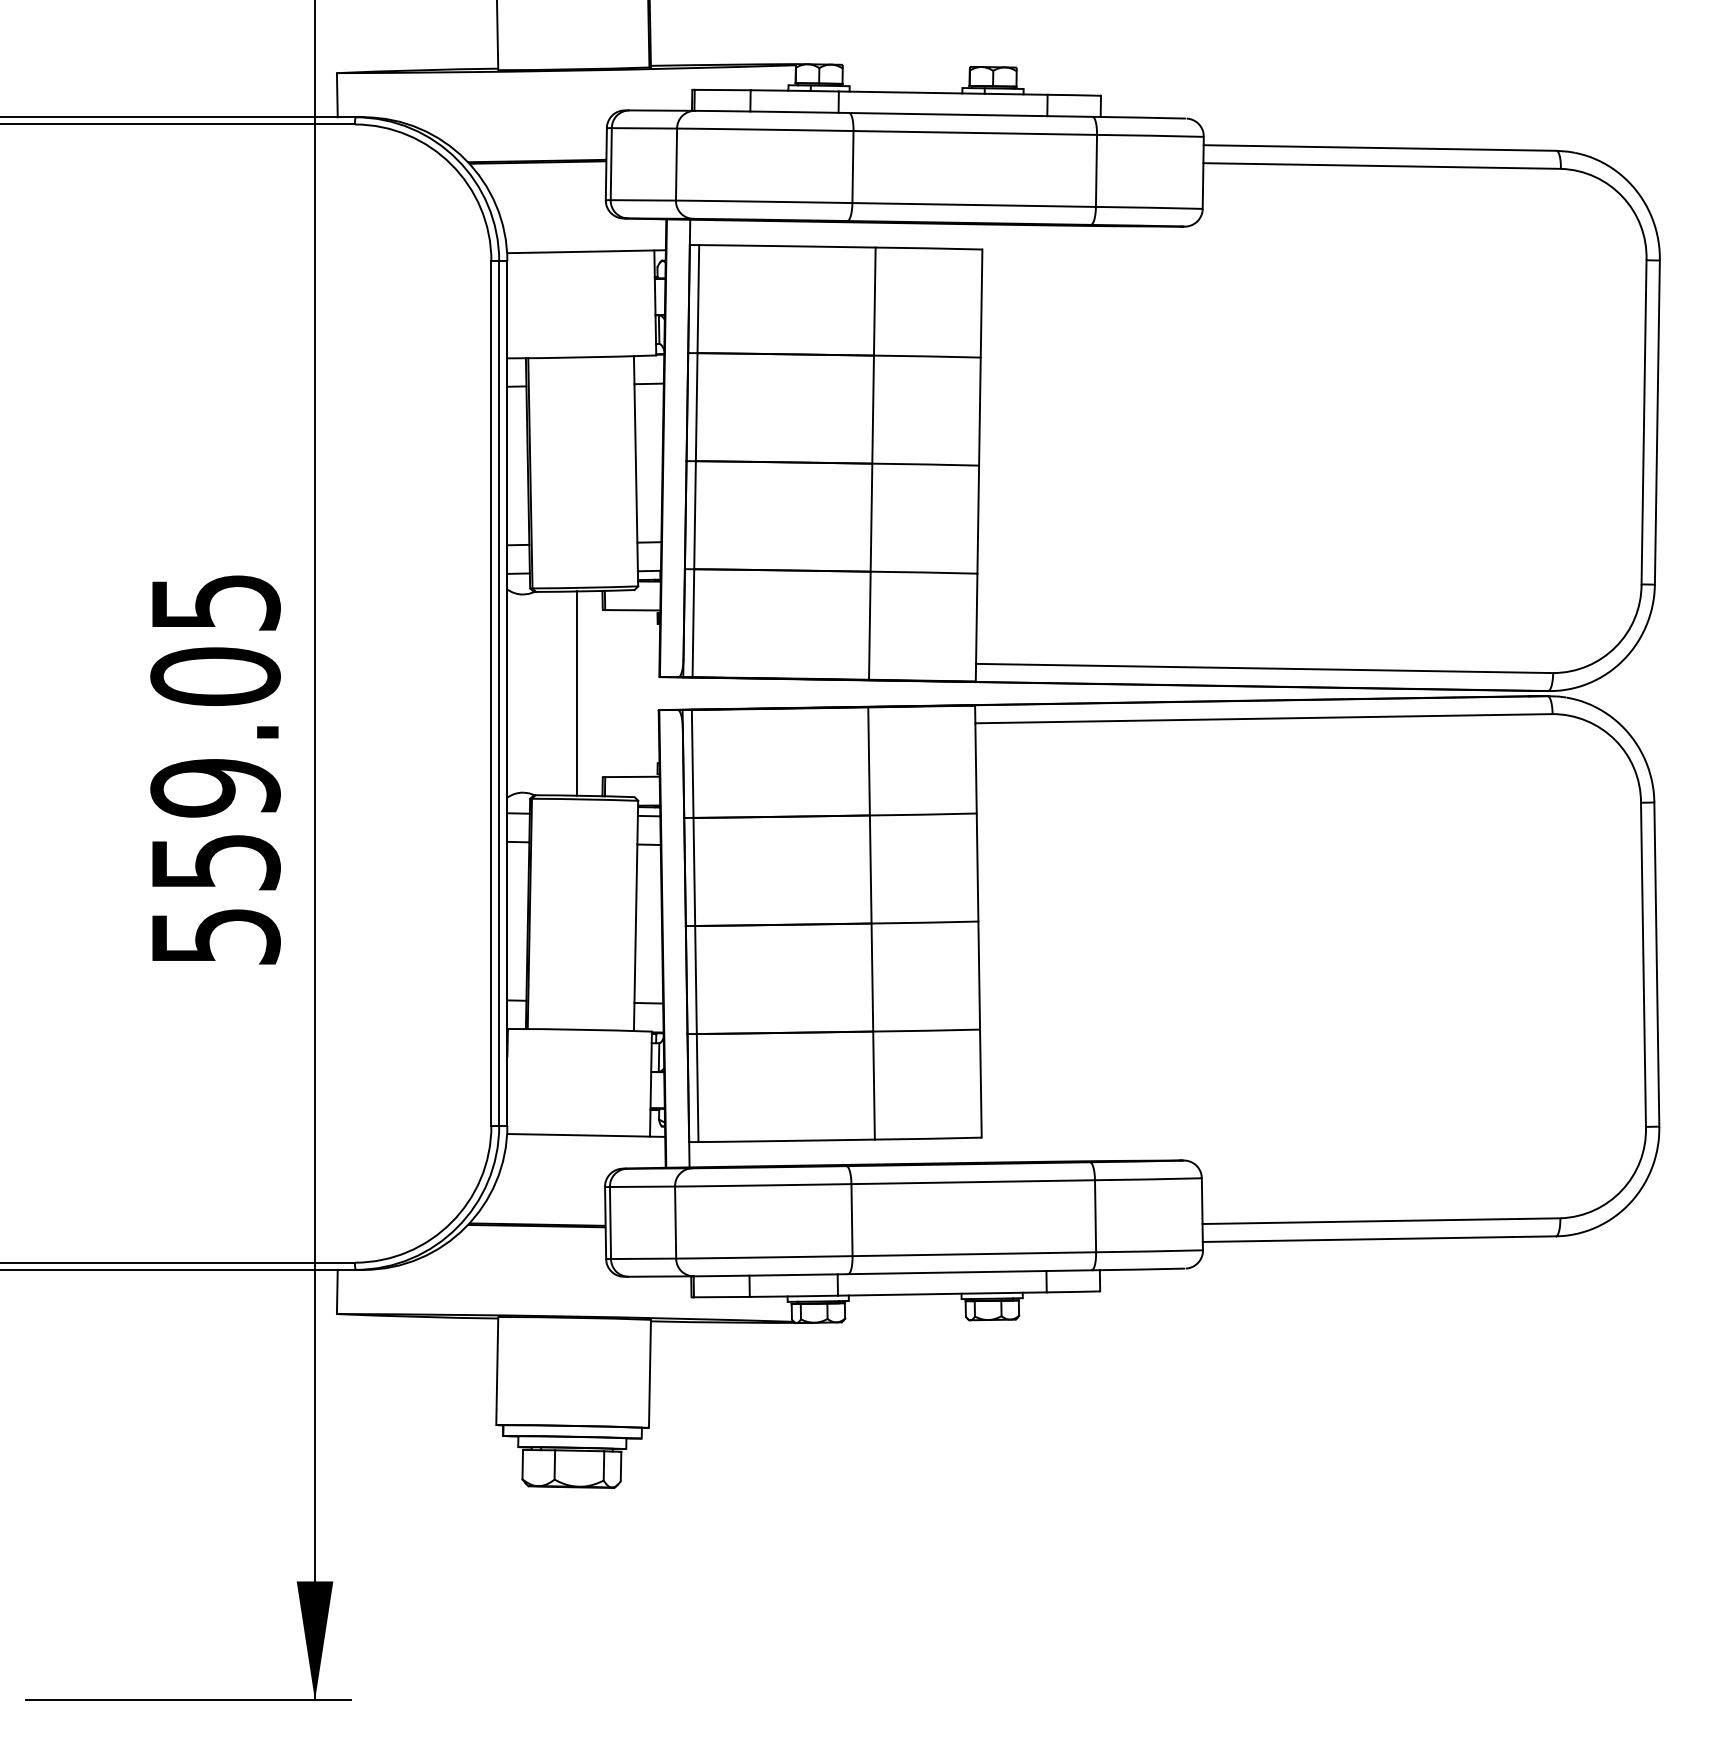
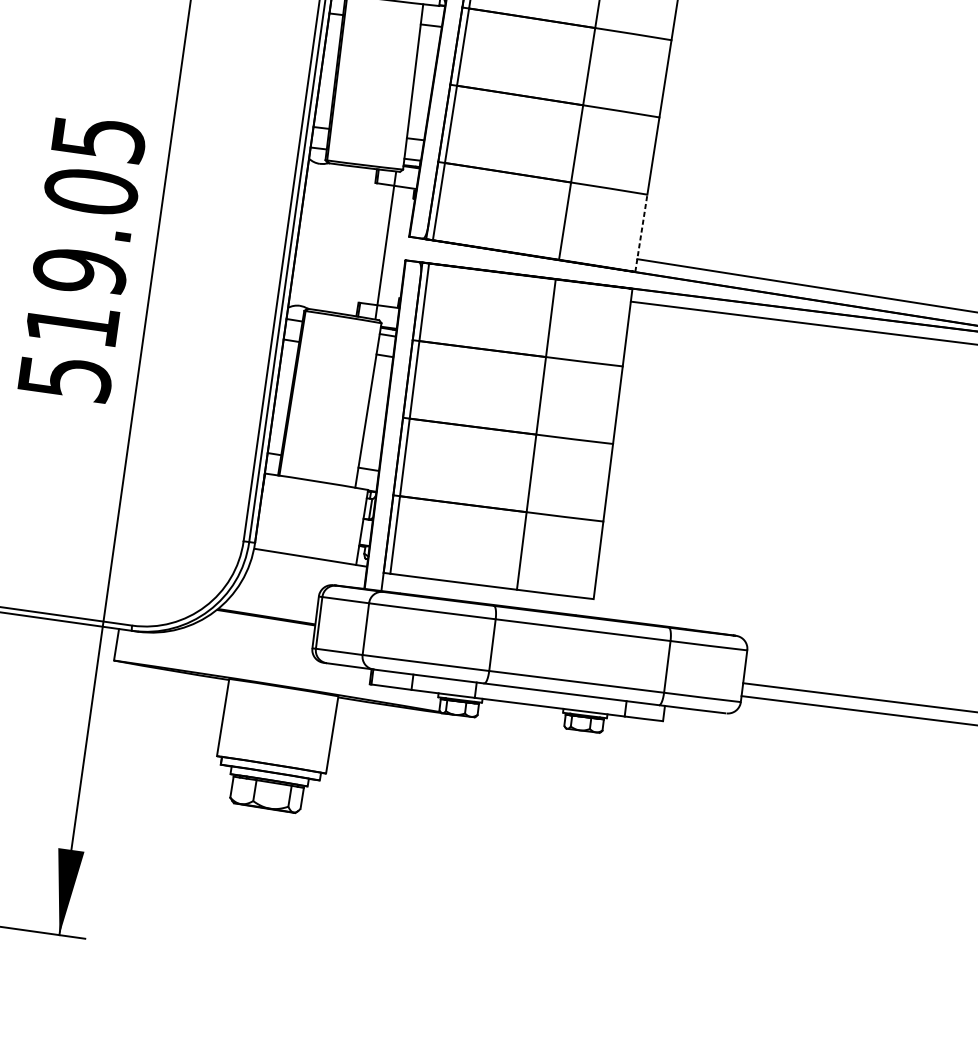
line: (976, 627) -> (641, 233), solid -> dashed
line: (577, 693) -> (386, 245), moved
text: (216, 862) -> (73, 324), 559.05 -> 519.05

